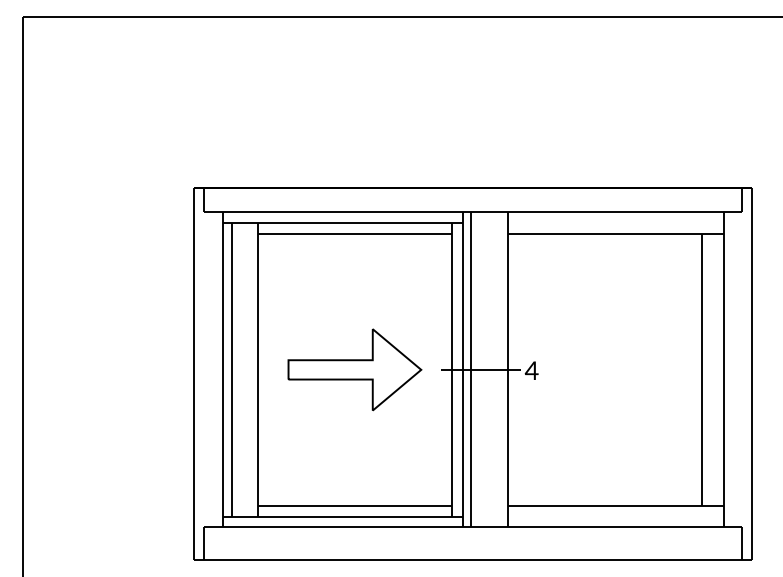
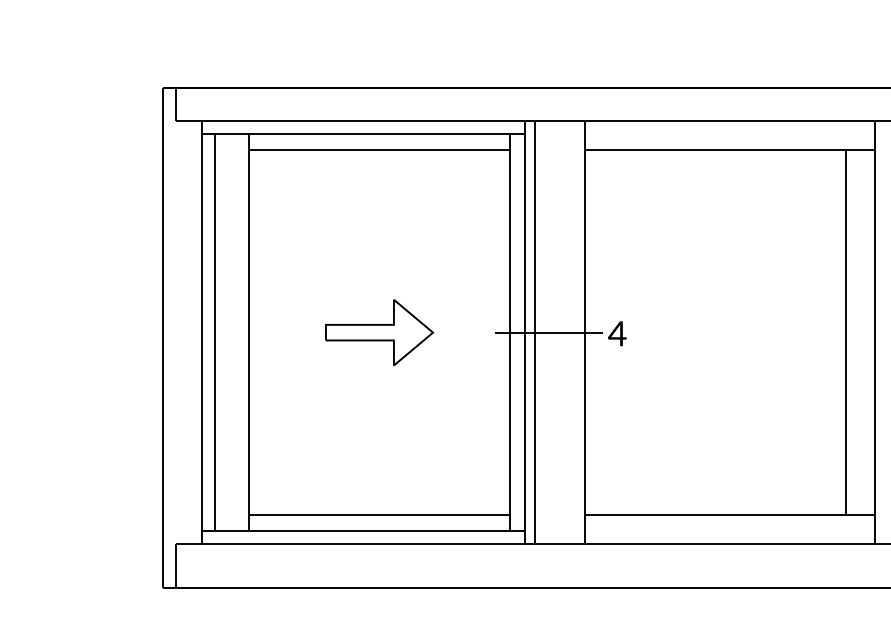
part: (354, 369) -> (378, 332), size x0.6

